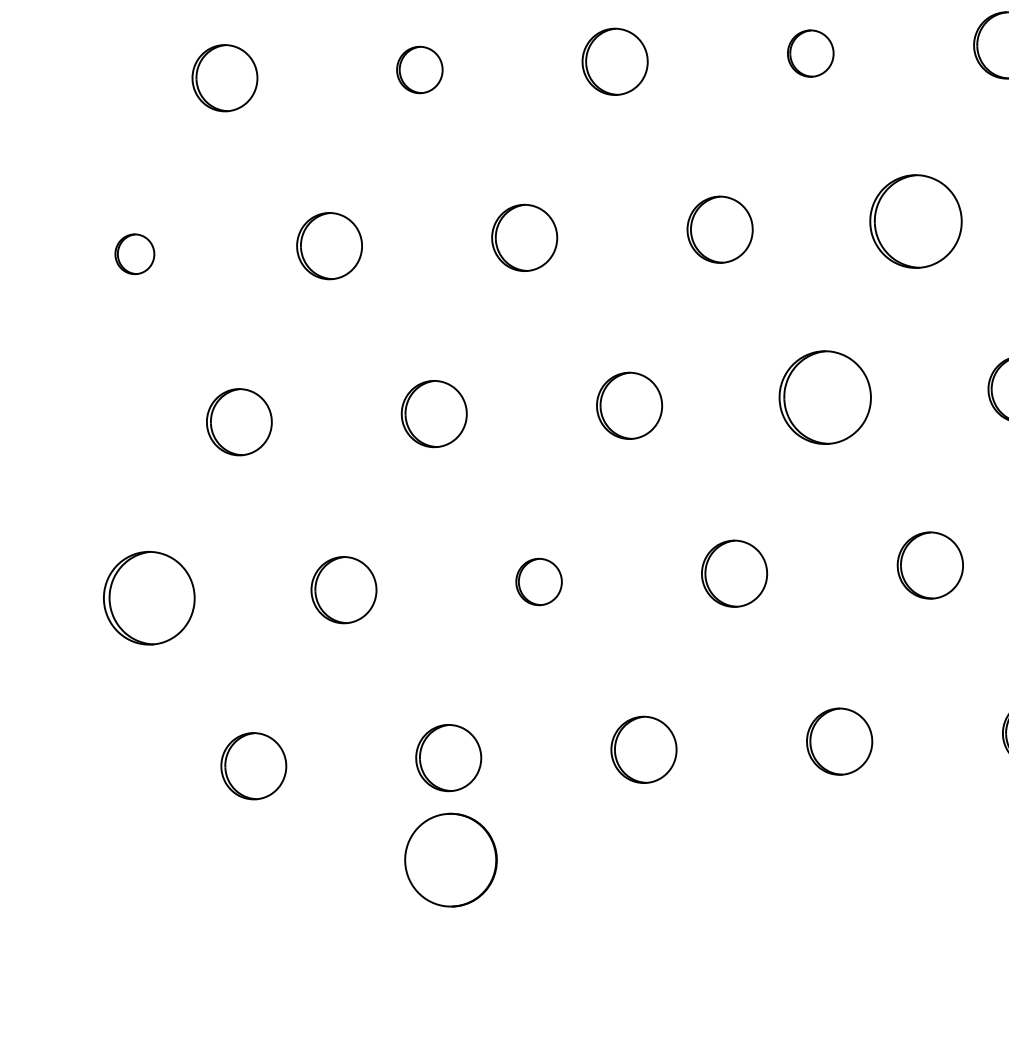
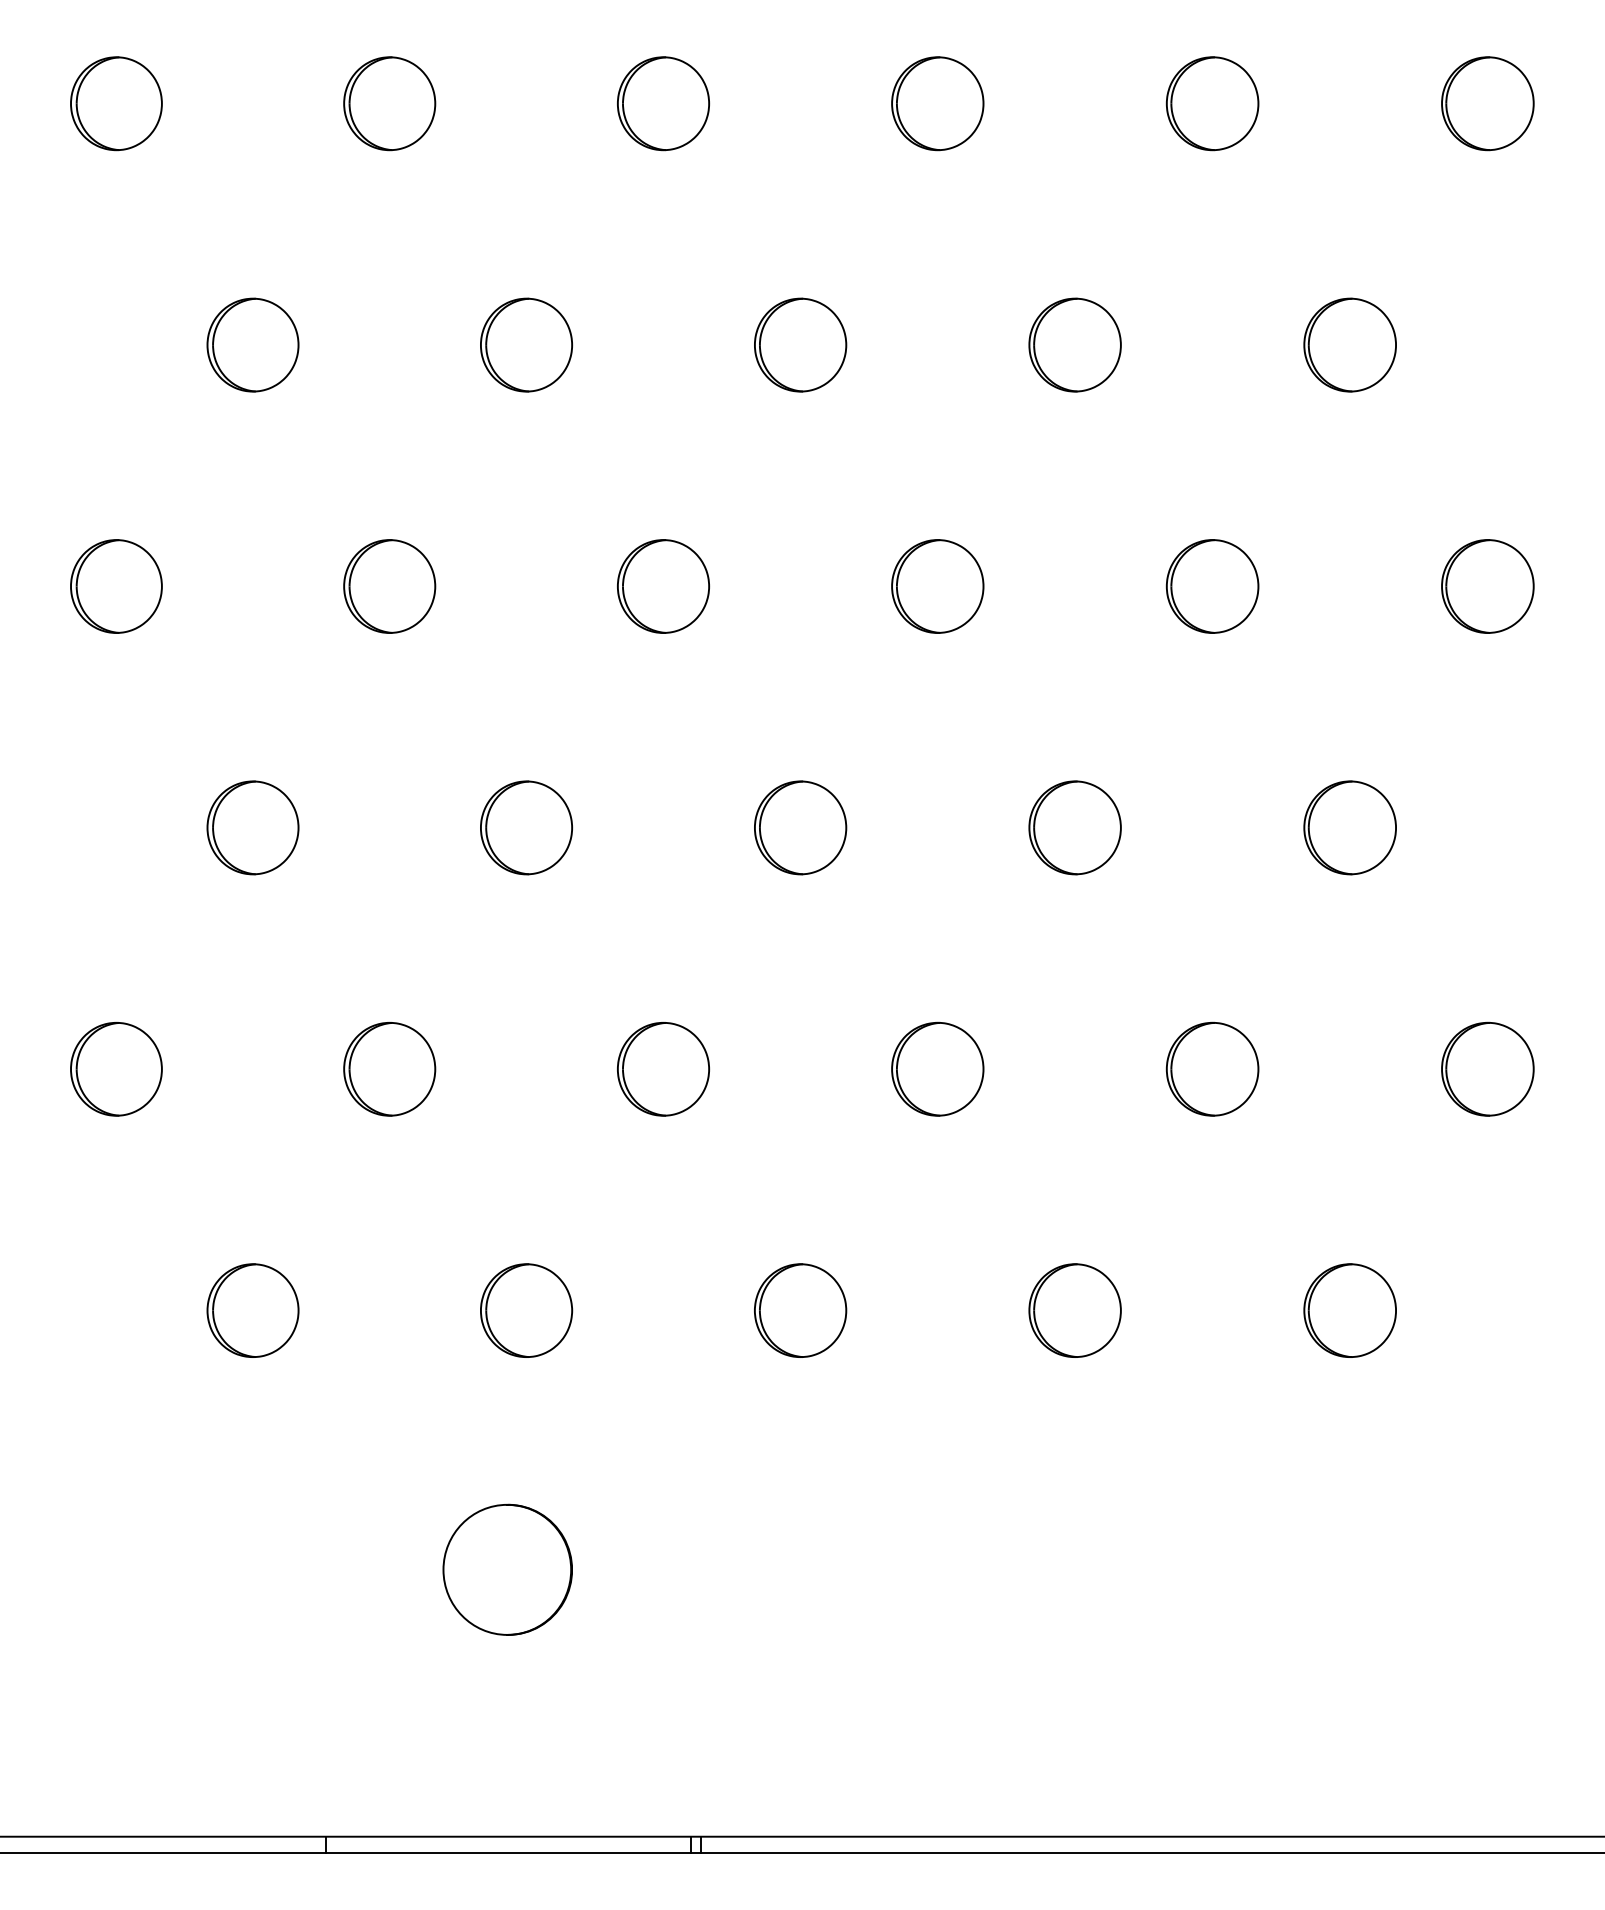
part: (810, 53) -> (1074, 344), size x1.43
part: (419, 69) -> (526, 344), size x1.43
part: (915, 221) -> (1212, 586), size x0.71
part: (134, 254) -> (116, 586), size x1.67
part: (824, 397) -> (1074, 827), size x0.71
part: (539, 582) -> (663, 1069), size x1.43
part: (149, 598) -> (116, 1069), size x0.71
part: (450, 859) -> (507, 1569), moved

